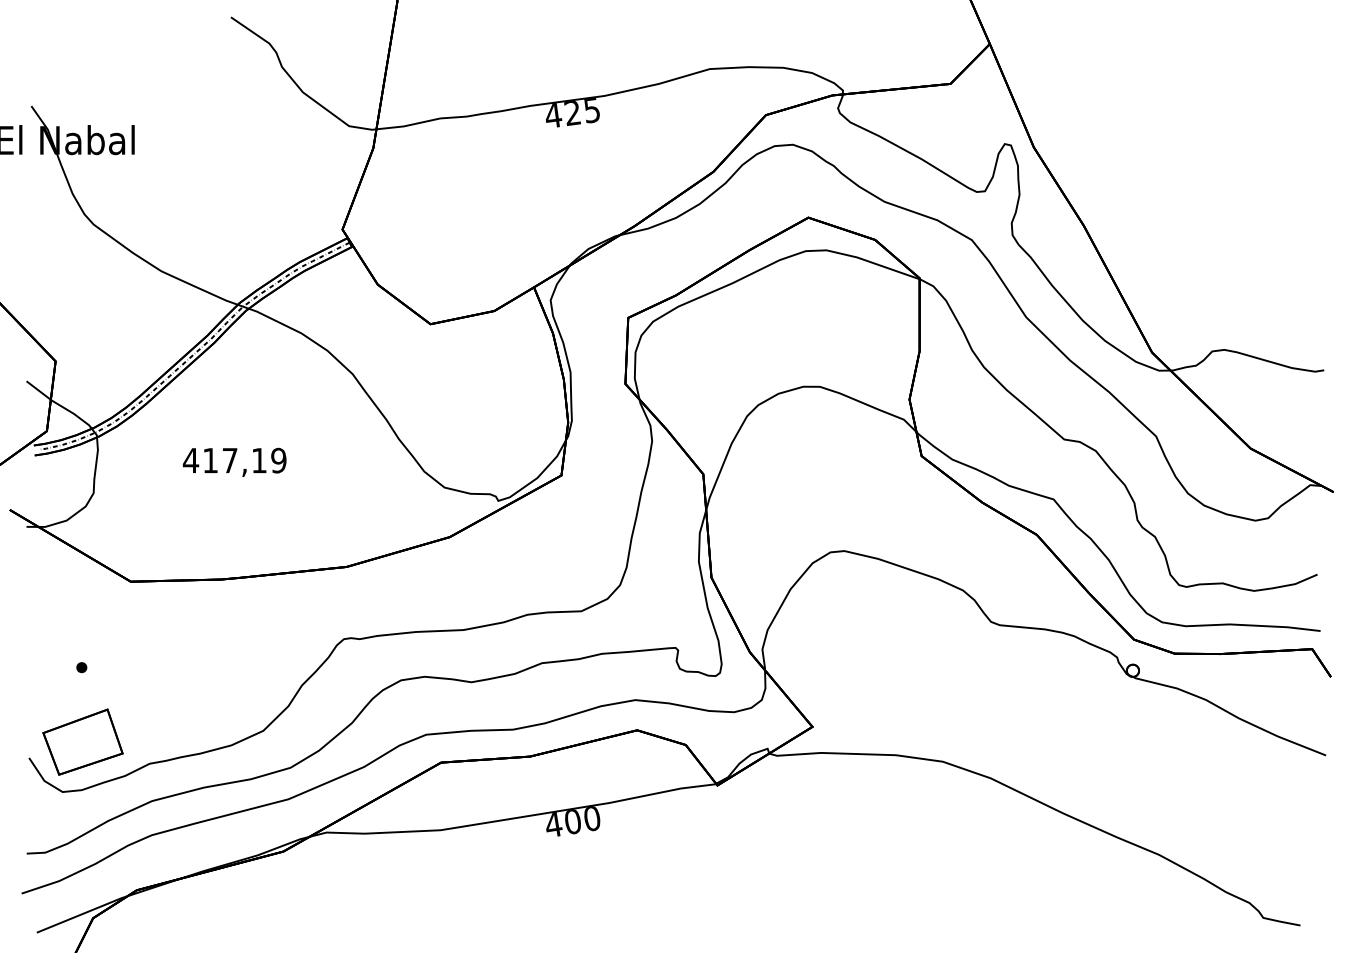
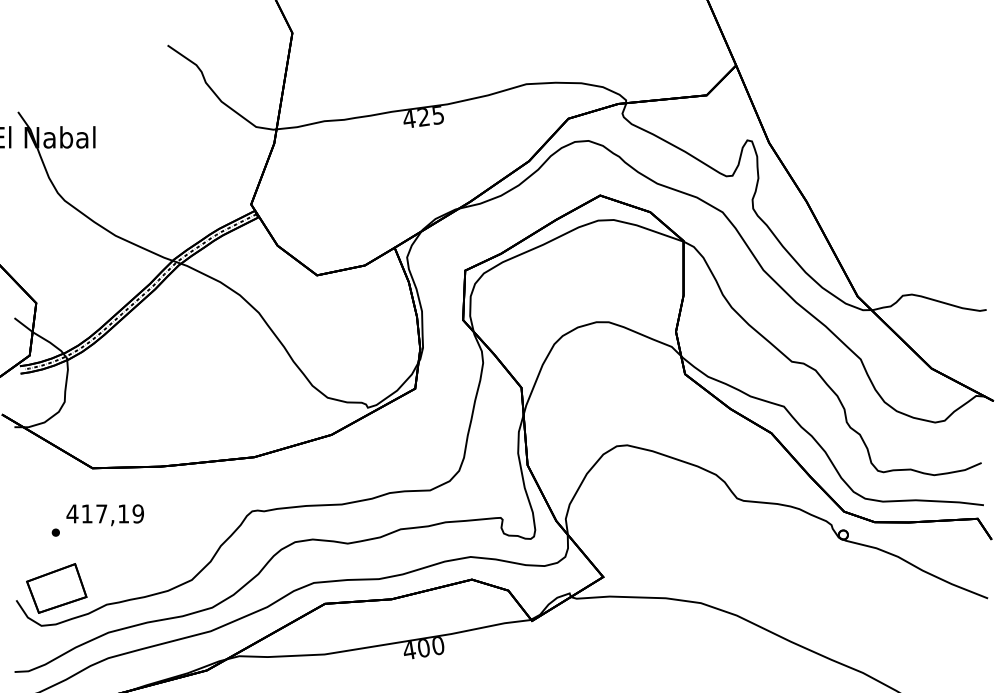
text: (234, 461) -> (105, 514), moved

